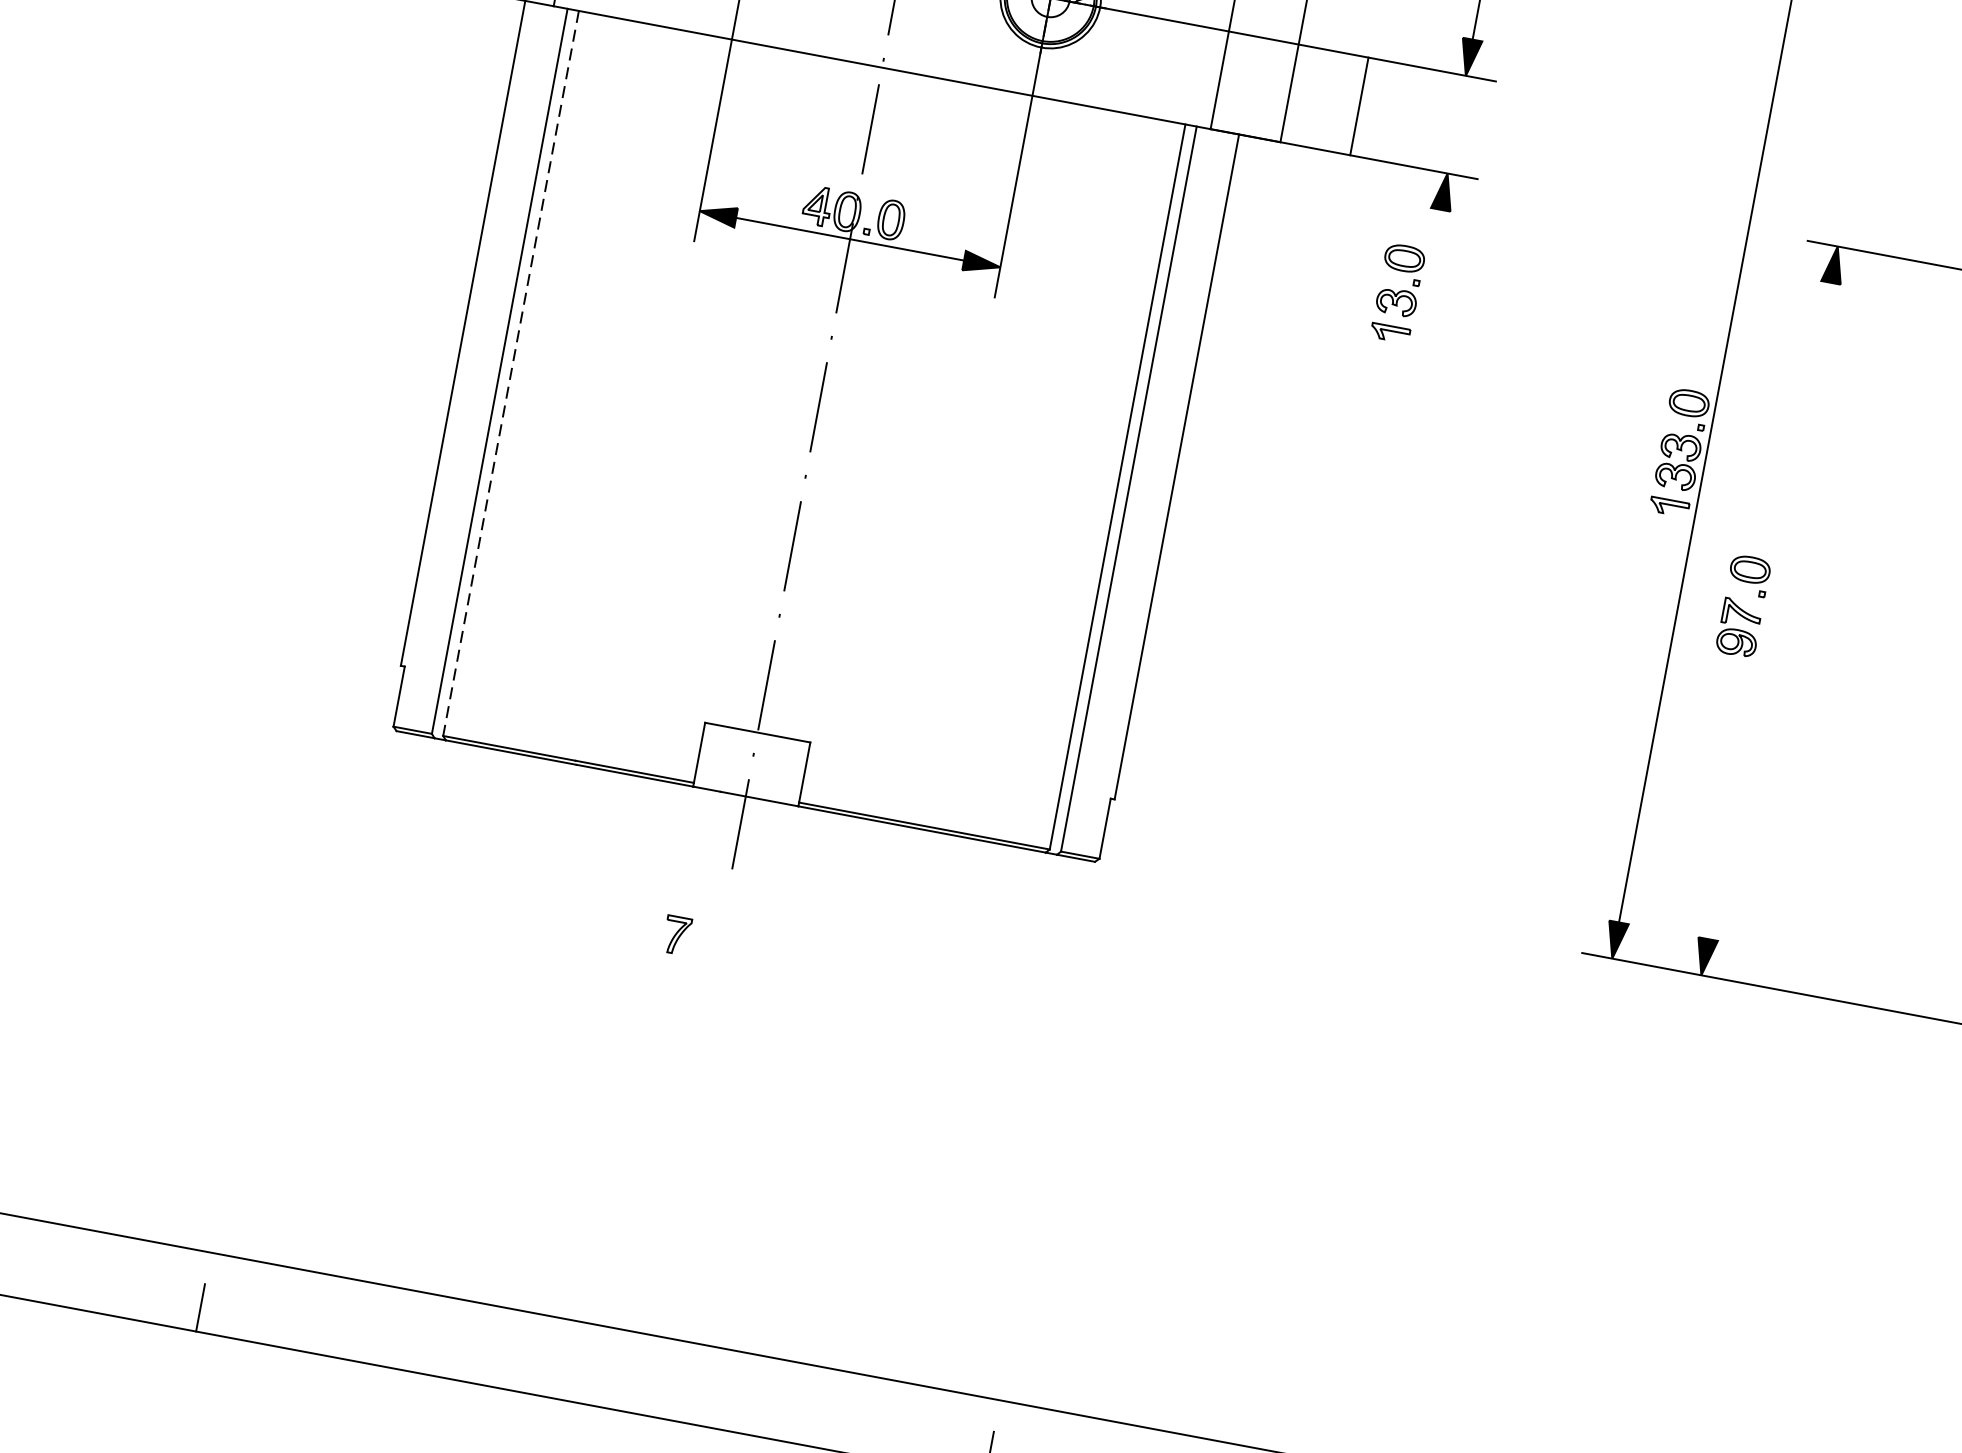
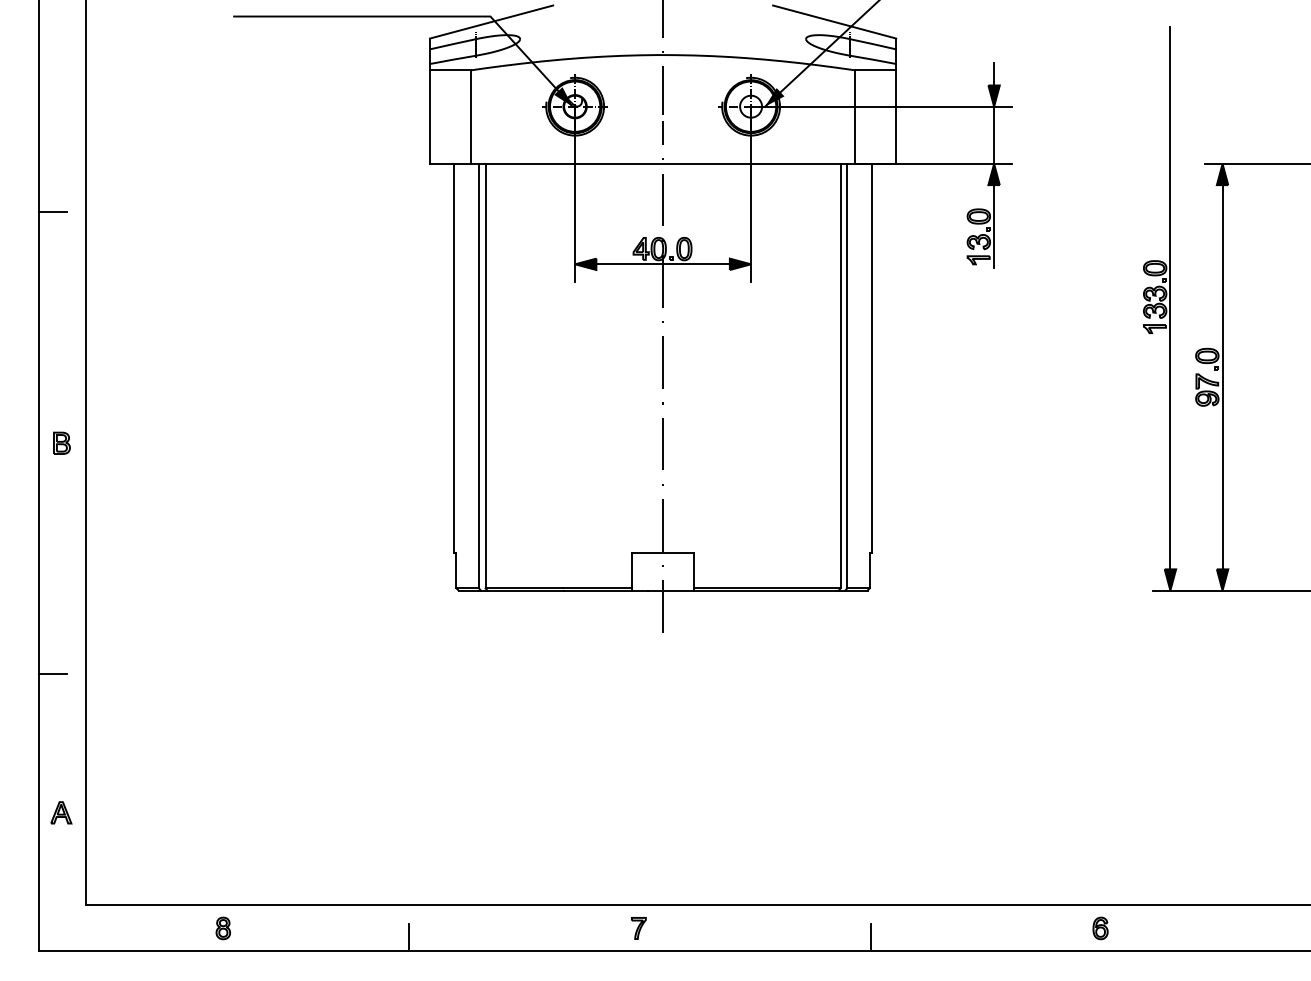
line: (1360, 105) -> (994, 134), moved
line: (1428, 280) -> (994, 226), added
line: (510, 374) -> (485, 376), dashed -> solid
line: (1769, 611) -> (1222, 377), added
part: (676, 935) -> (638, 928), moved

